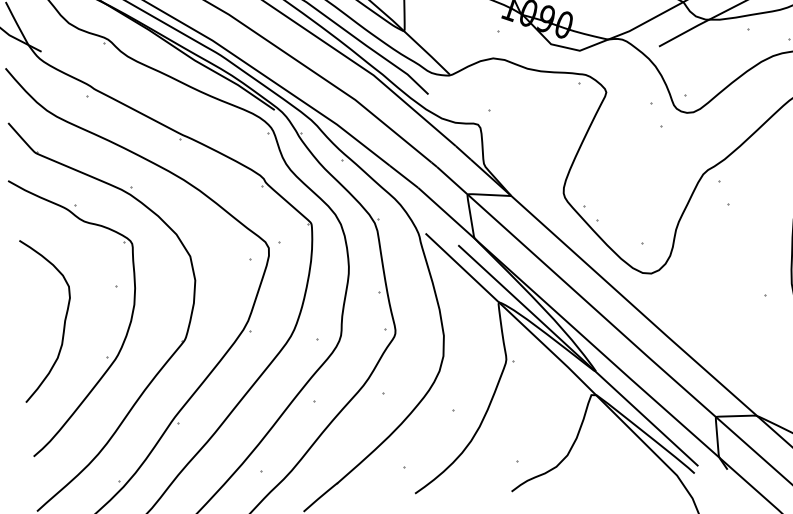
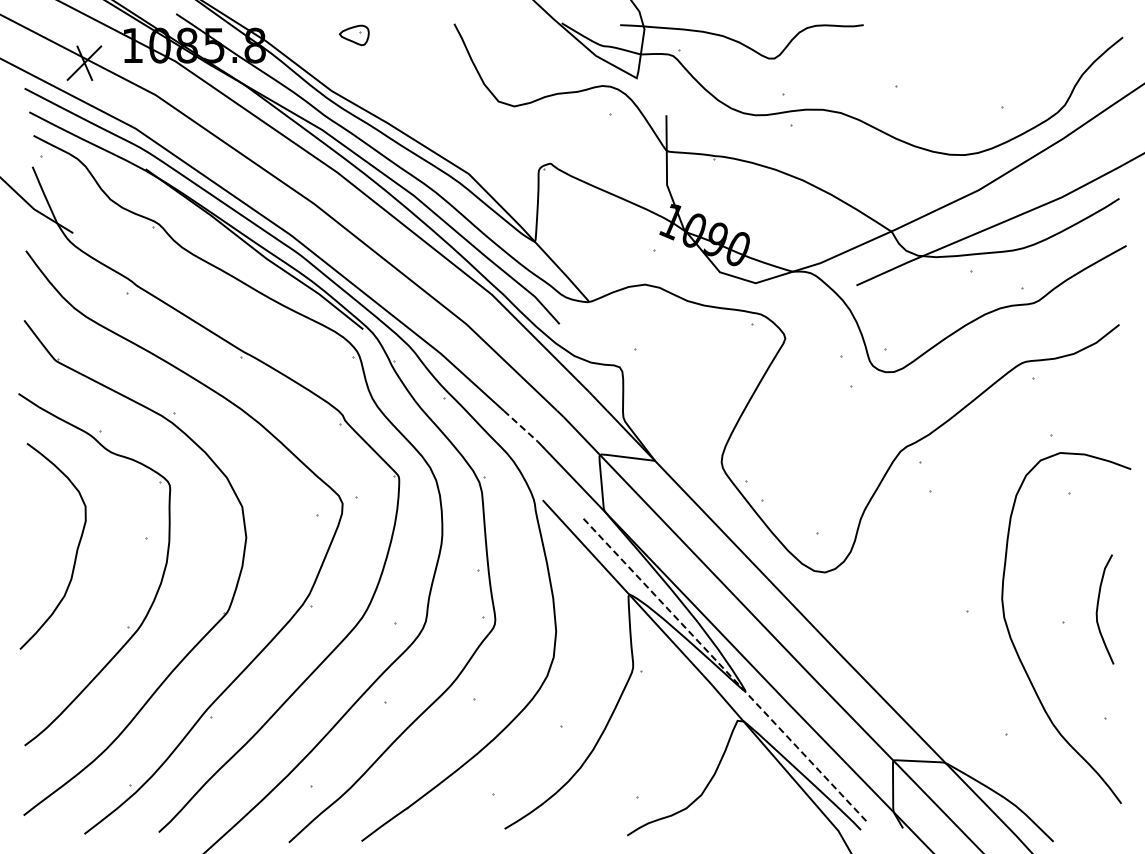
line: (403, 177) -> (520, 426), solid -> dashed
curve: (63, 324) -> (75, 553), moved
line: (578, 355) -> (724, 669), solid -> dashed

